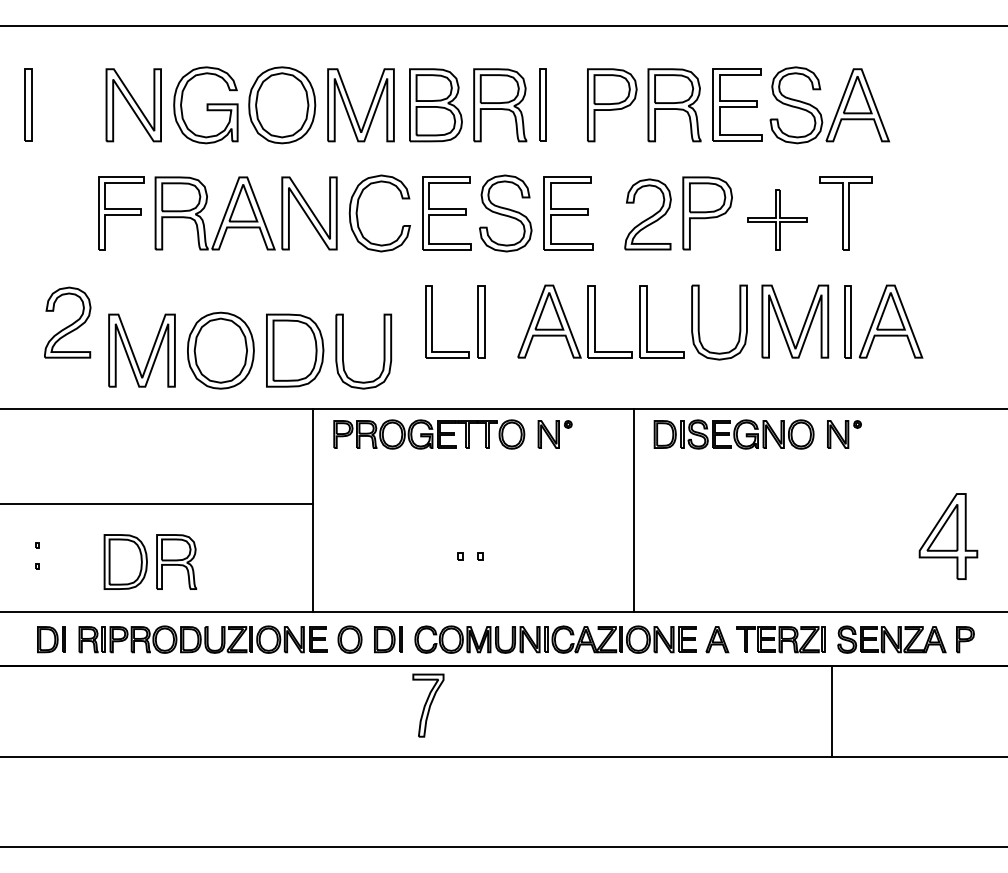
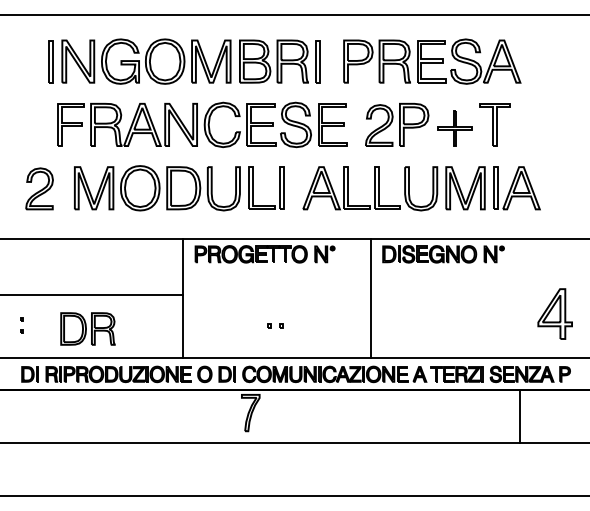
part: (28, 105) -> (50, 61), moved
part: (250, 351) -> (157, 188), moved
line: (831, 711) -> (519, 416), moved

